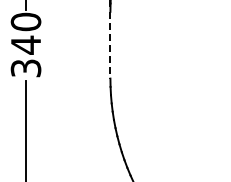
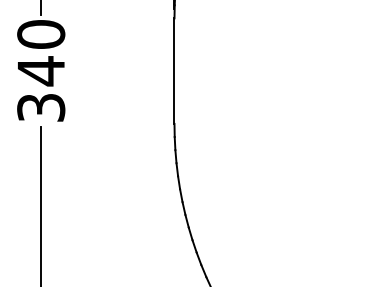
line: (110, 45) -> (174, 71), dashed -> solid

